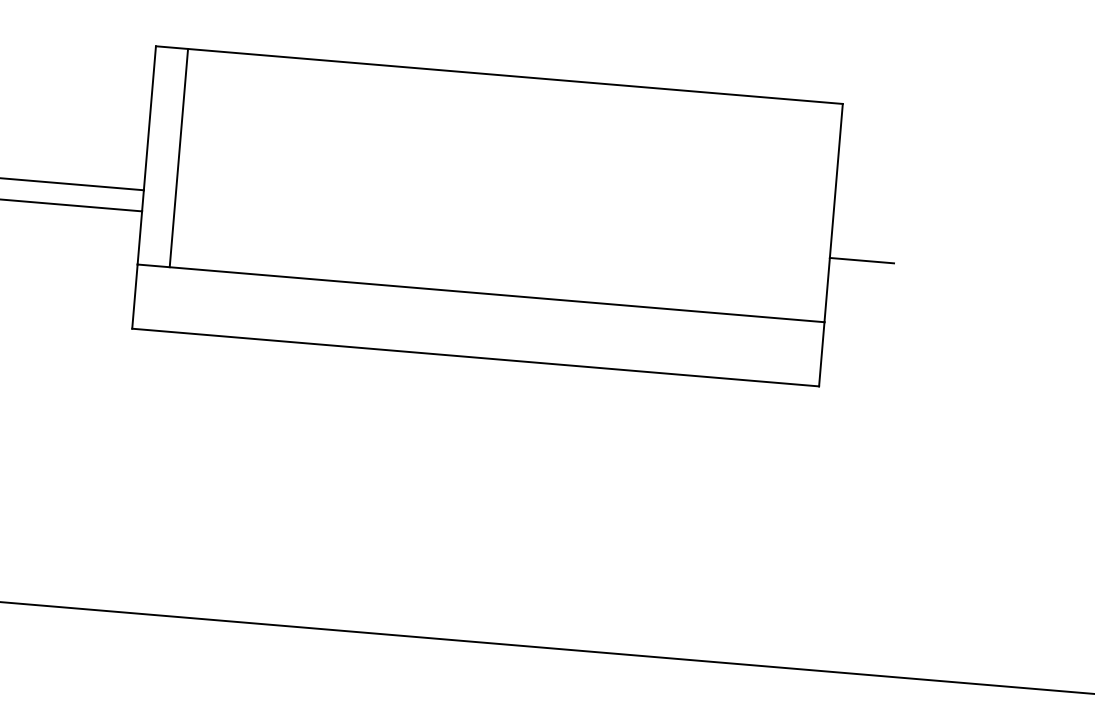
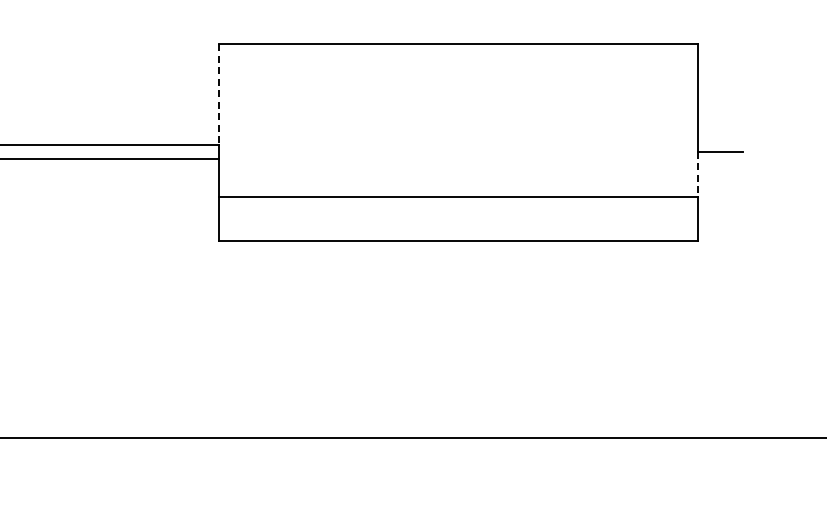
line: (149, 118) -> (218, 94), solid -> dashed
line: (179, 158) -> (241, 120), removed
line: (826, 290) -> (697, 174), solid -> dashed

